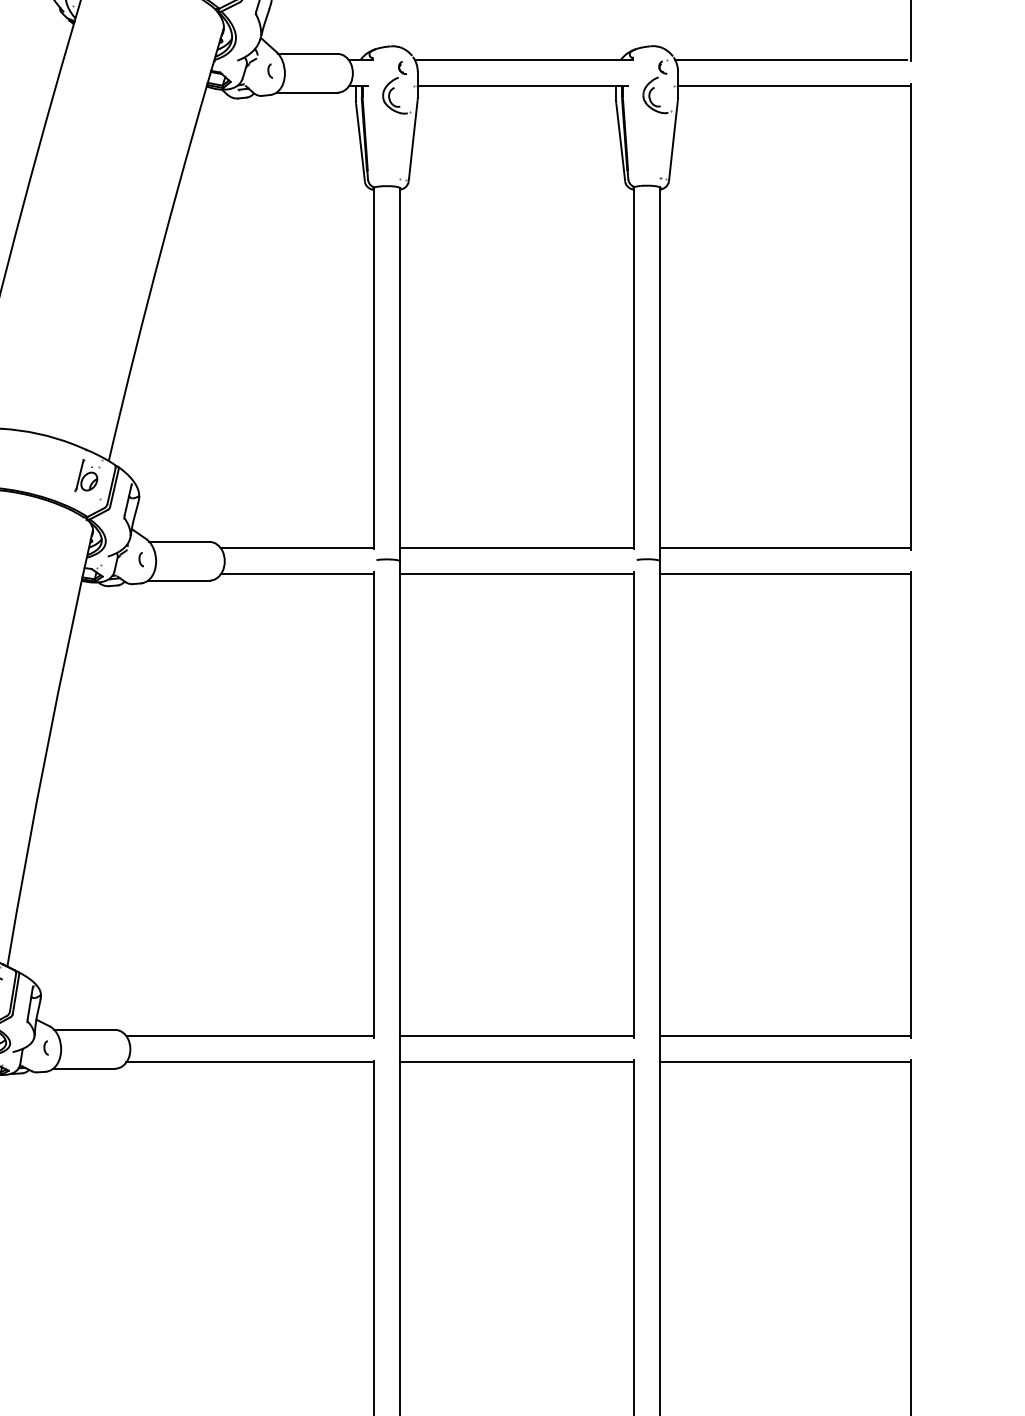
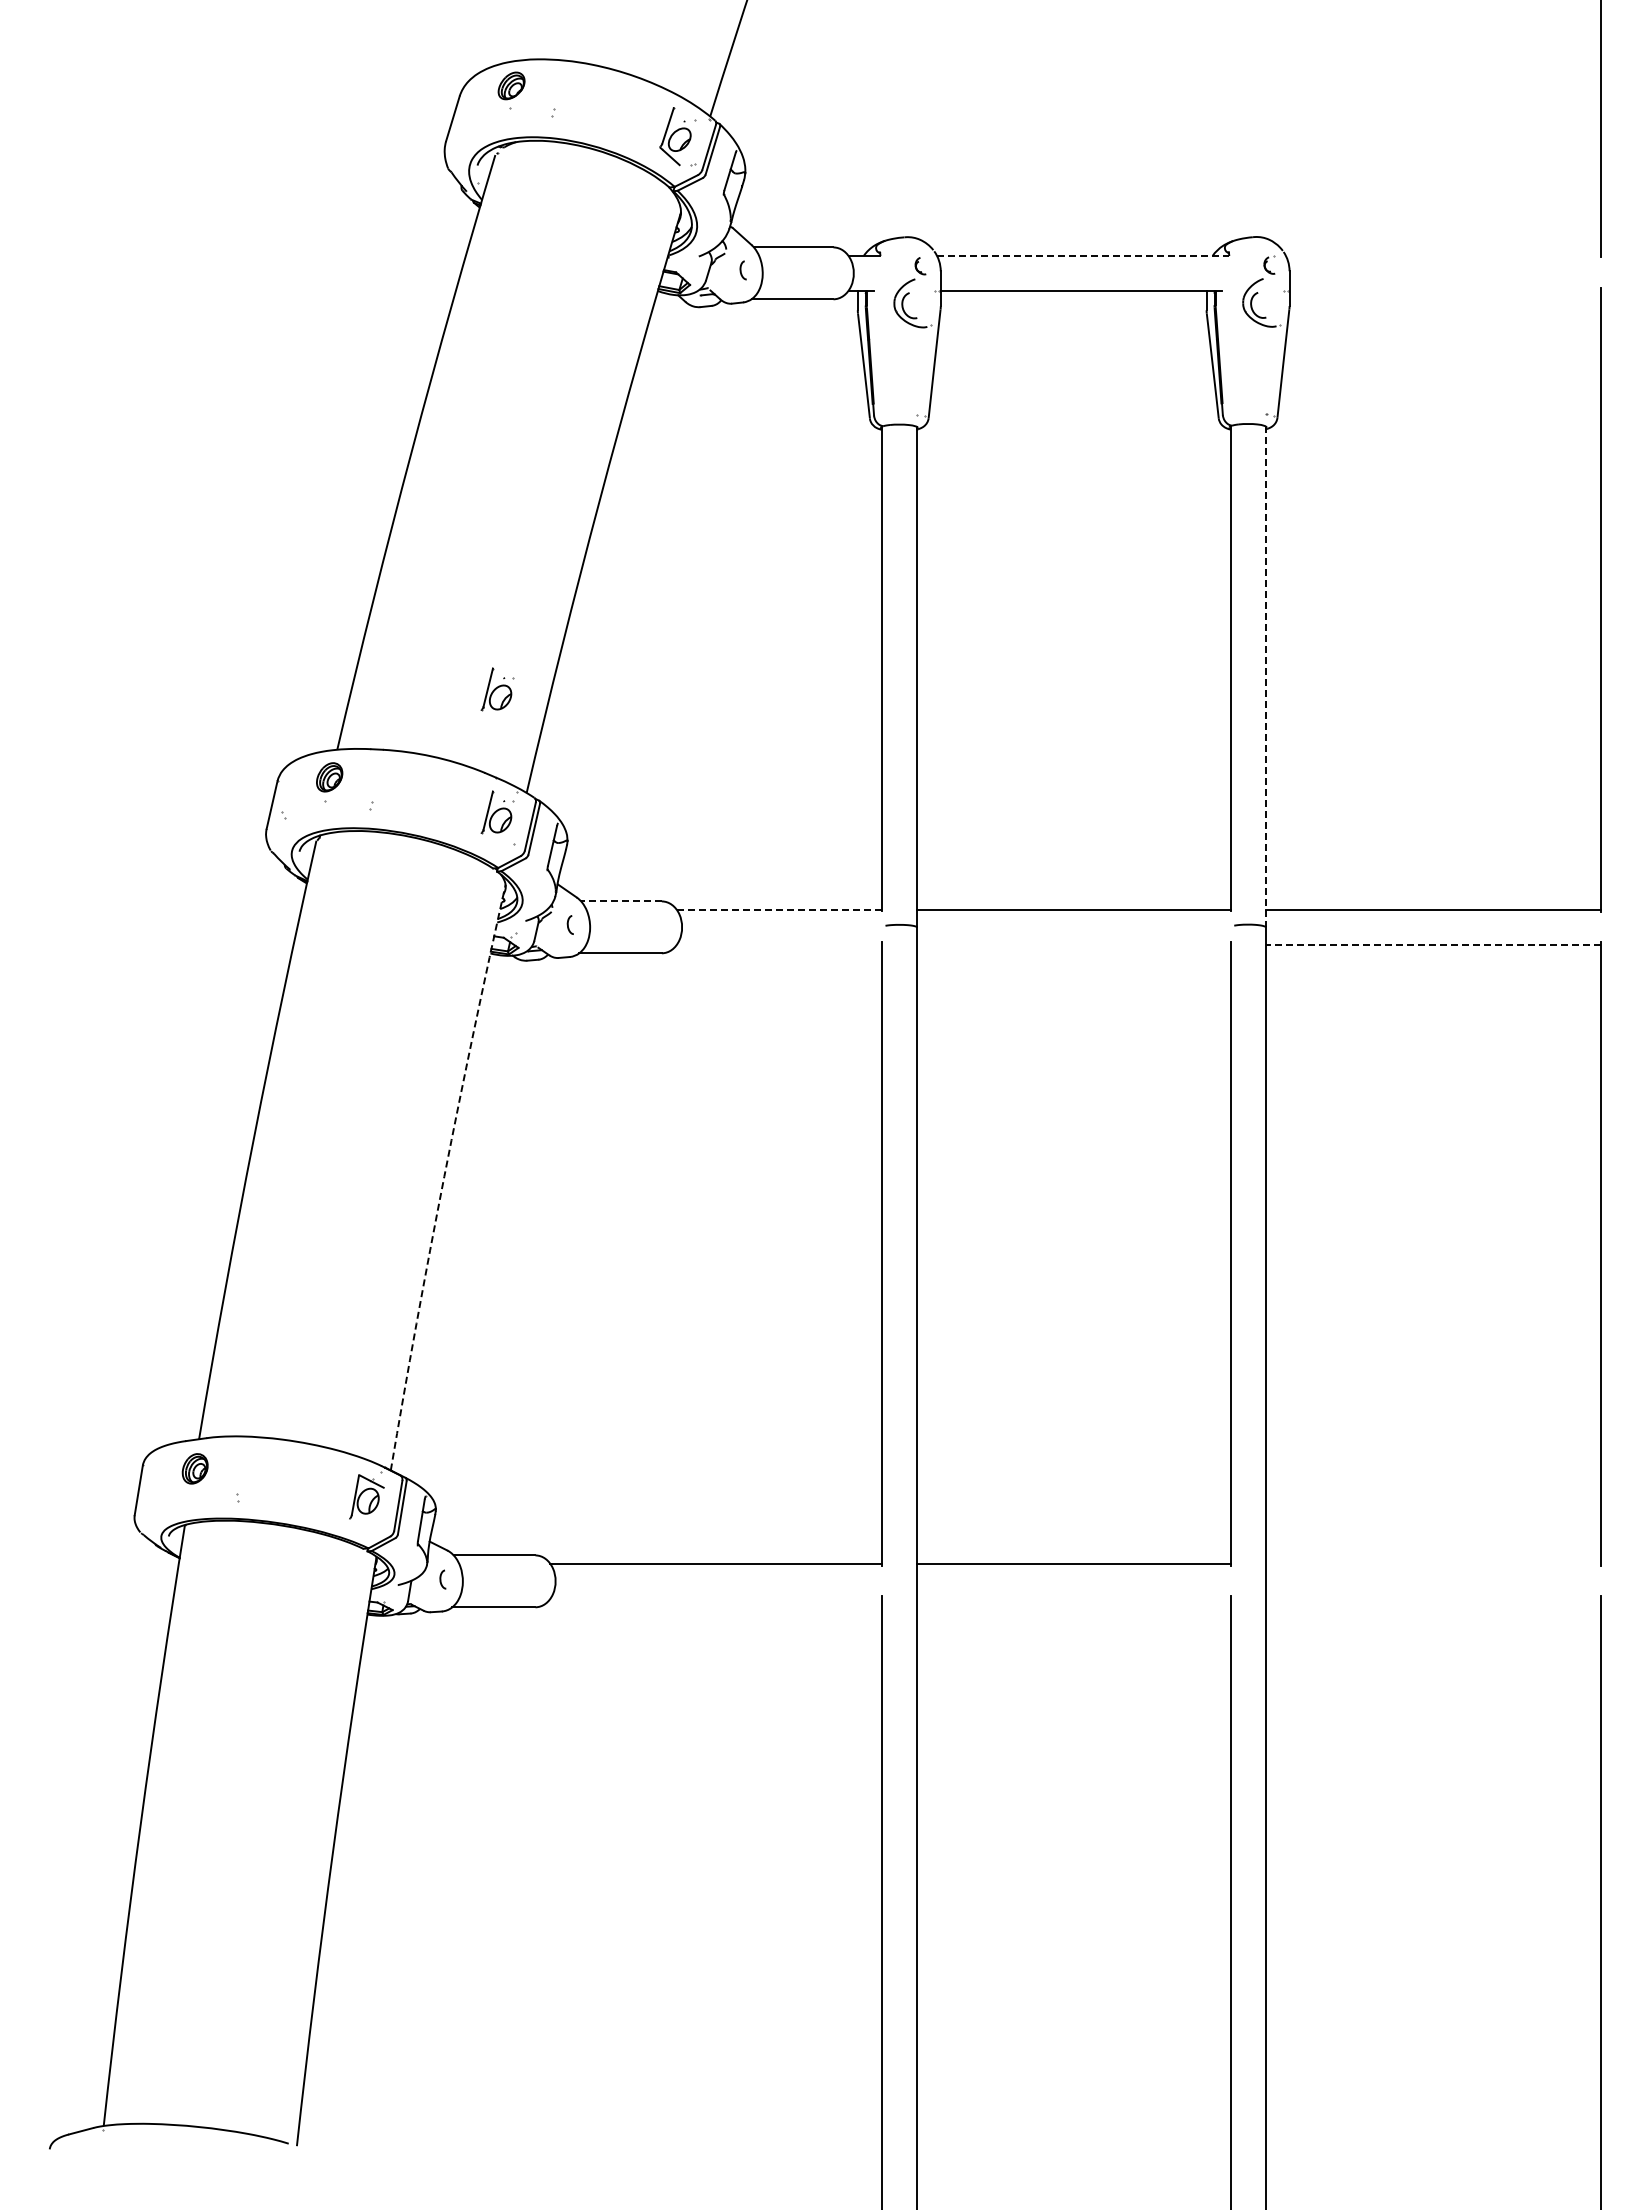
line: (524, 59) -> (1083, 255), solid -> dashed
line: (790, 59) -> (1440, 255), removed
line: (794, 86) -> (1445, 290), removed
line: (660, 374) -> (1265, 676), solid -> dashed
part: (87, 383) -> (497, 689), added
line: (179, 542) -> (621, 901), solid -> dashed
line: (297, 547) -> (779, 909), solid -> dashed
line: (296, 574) -> (778, 944), removed
line: (516, 574) -> (1073, 944), removed
line: (785, 574) -> (1433, 944), solid -> dashed
line: (47, 747) -> (444, 1176), solid -> dashed
line: (784, 1035) -> (1432, 1563), removed
line: (249, 1062) -> (715, 1598), removed
line: (516, 1062) -> (1073, 1598), removed
line: (785, 1062) -> (1433, 1598), removed

